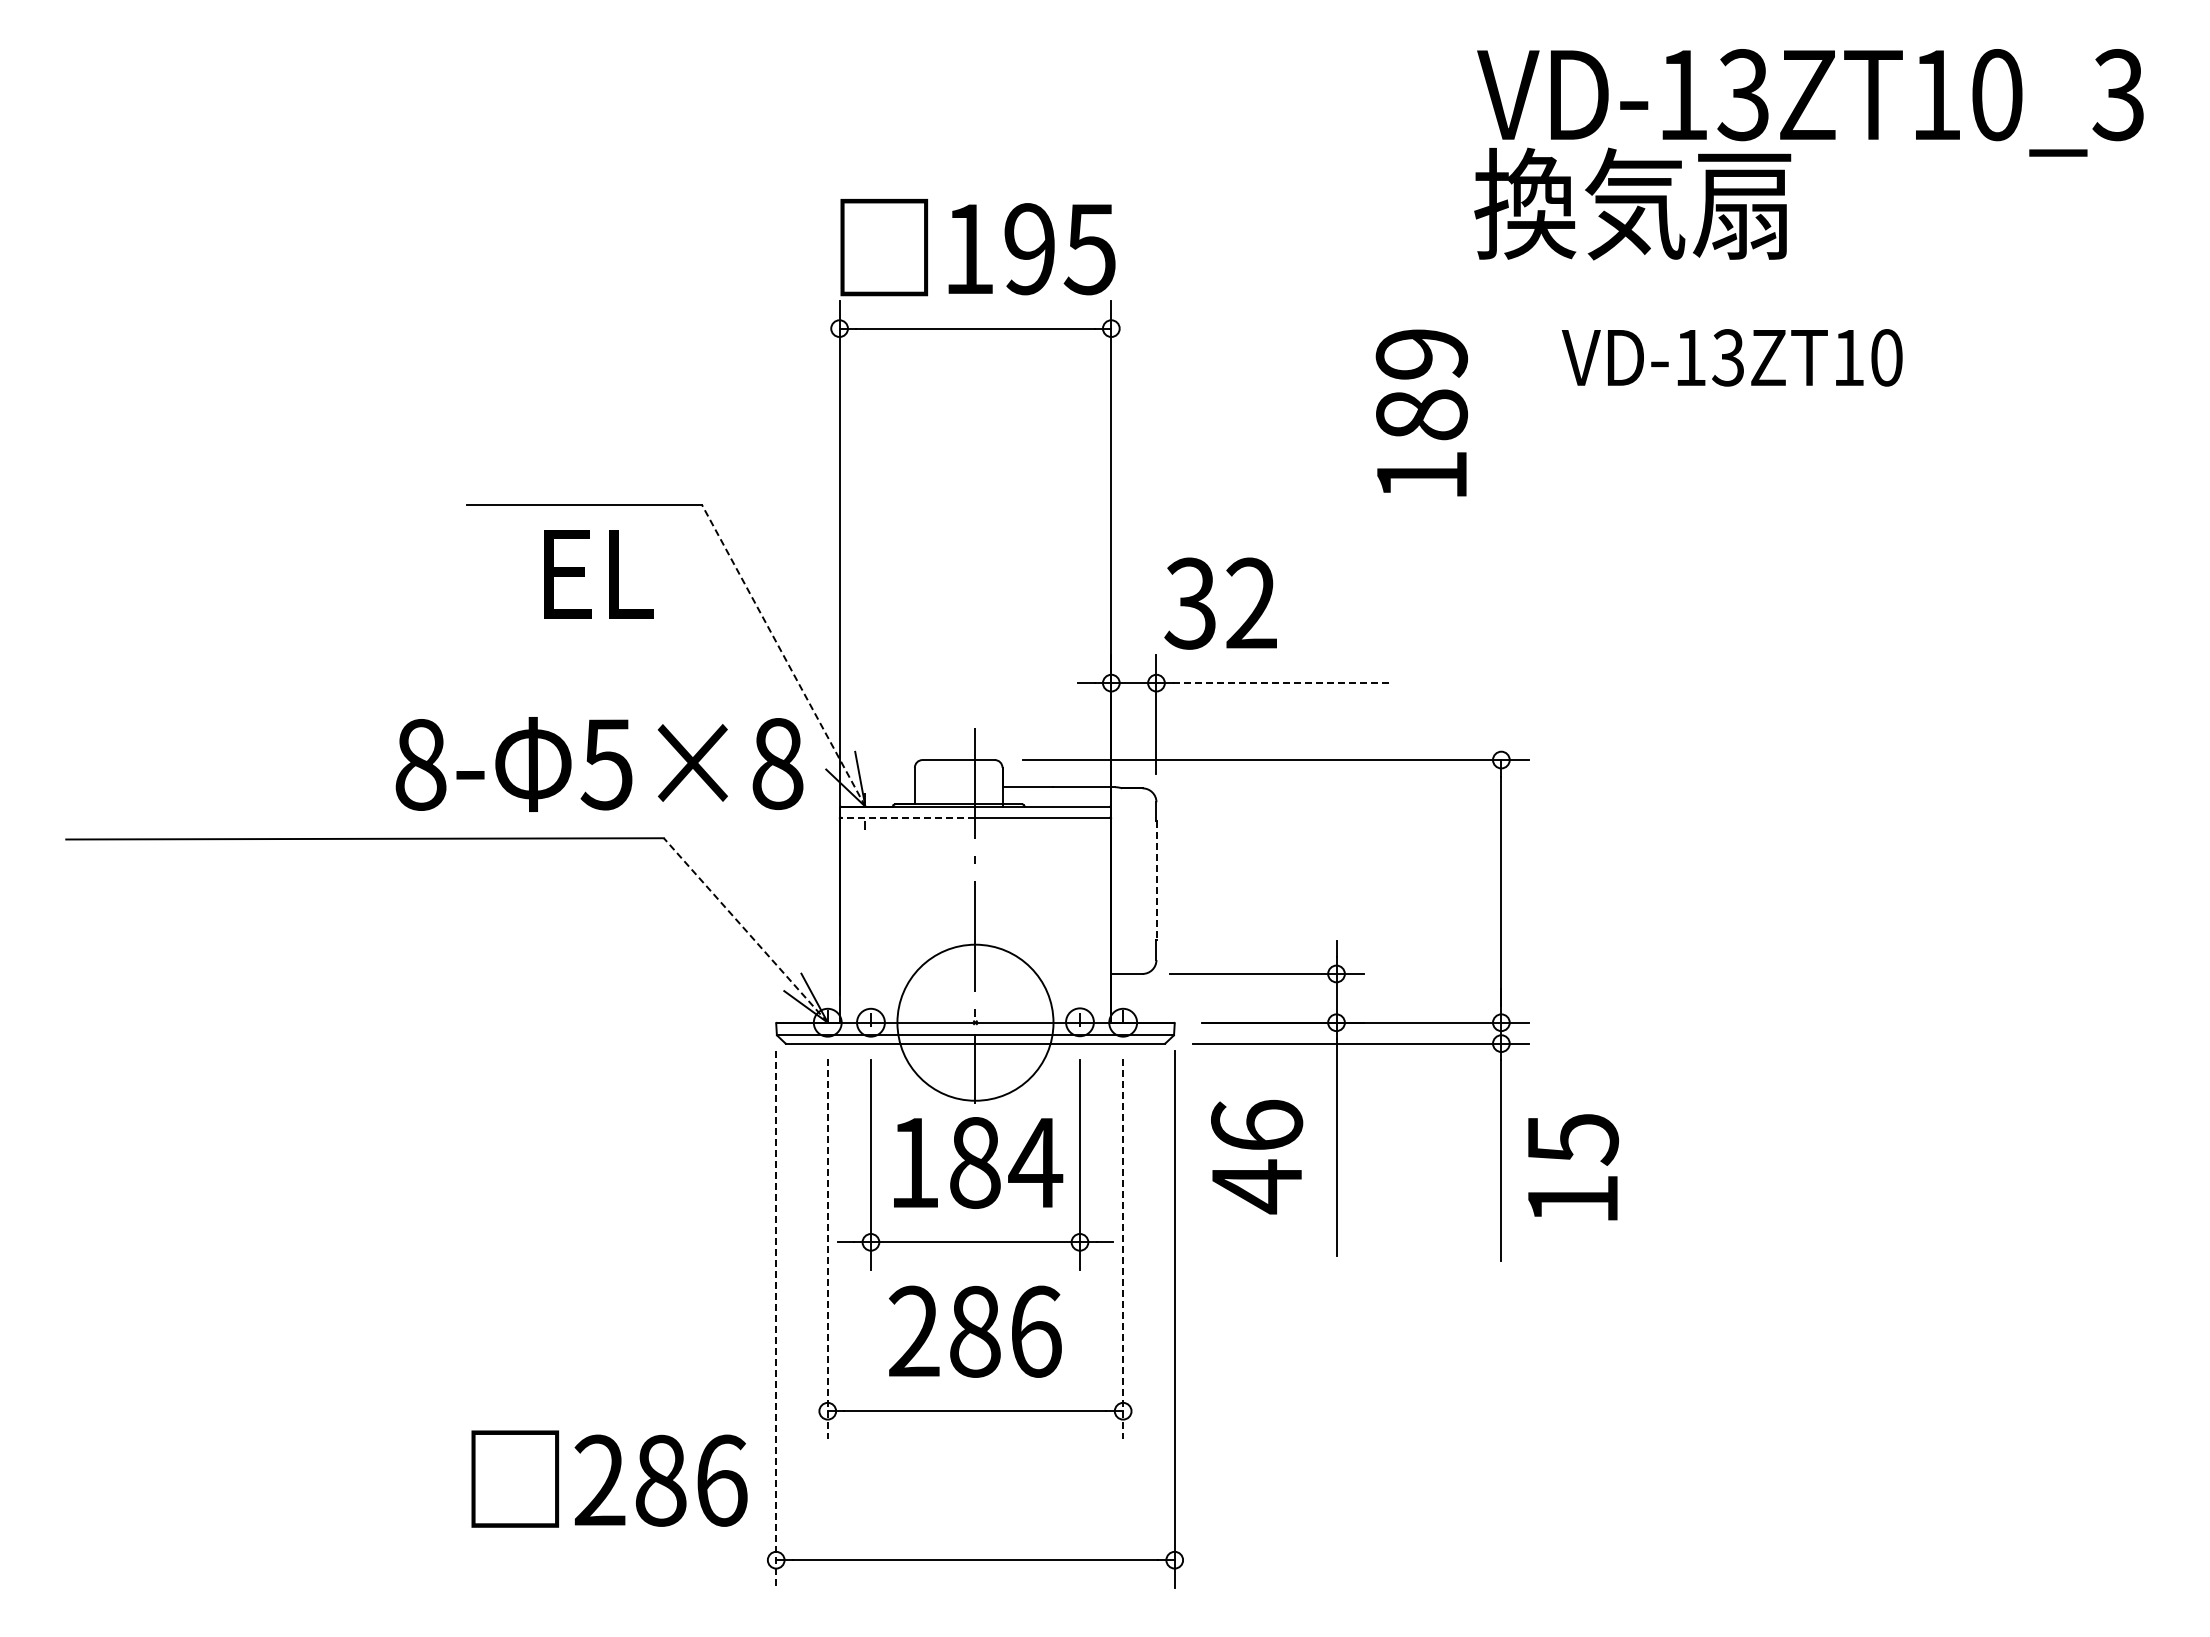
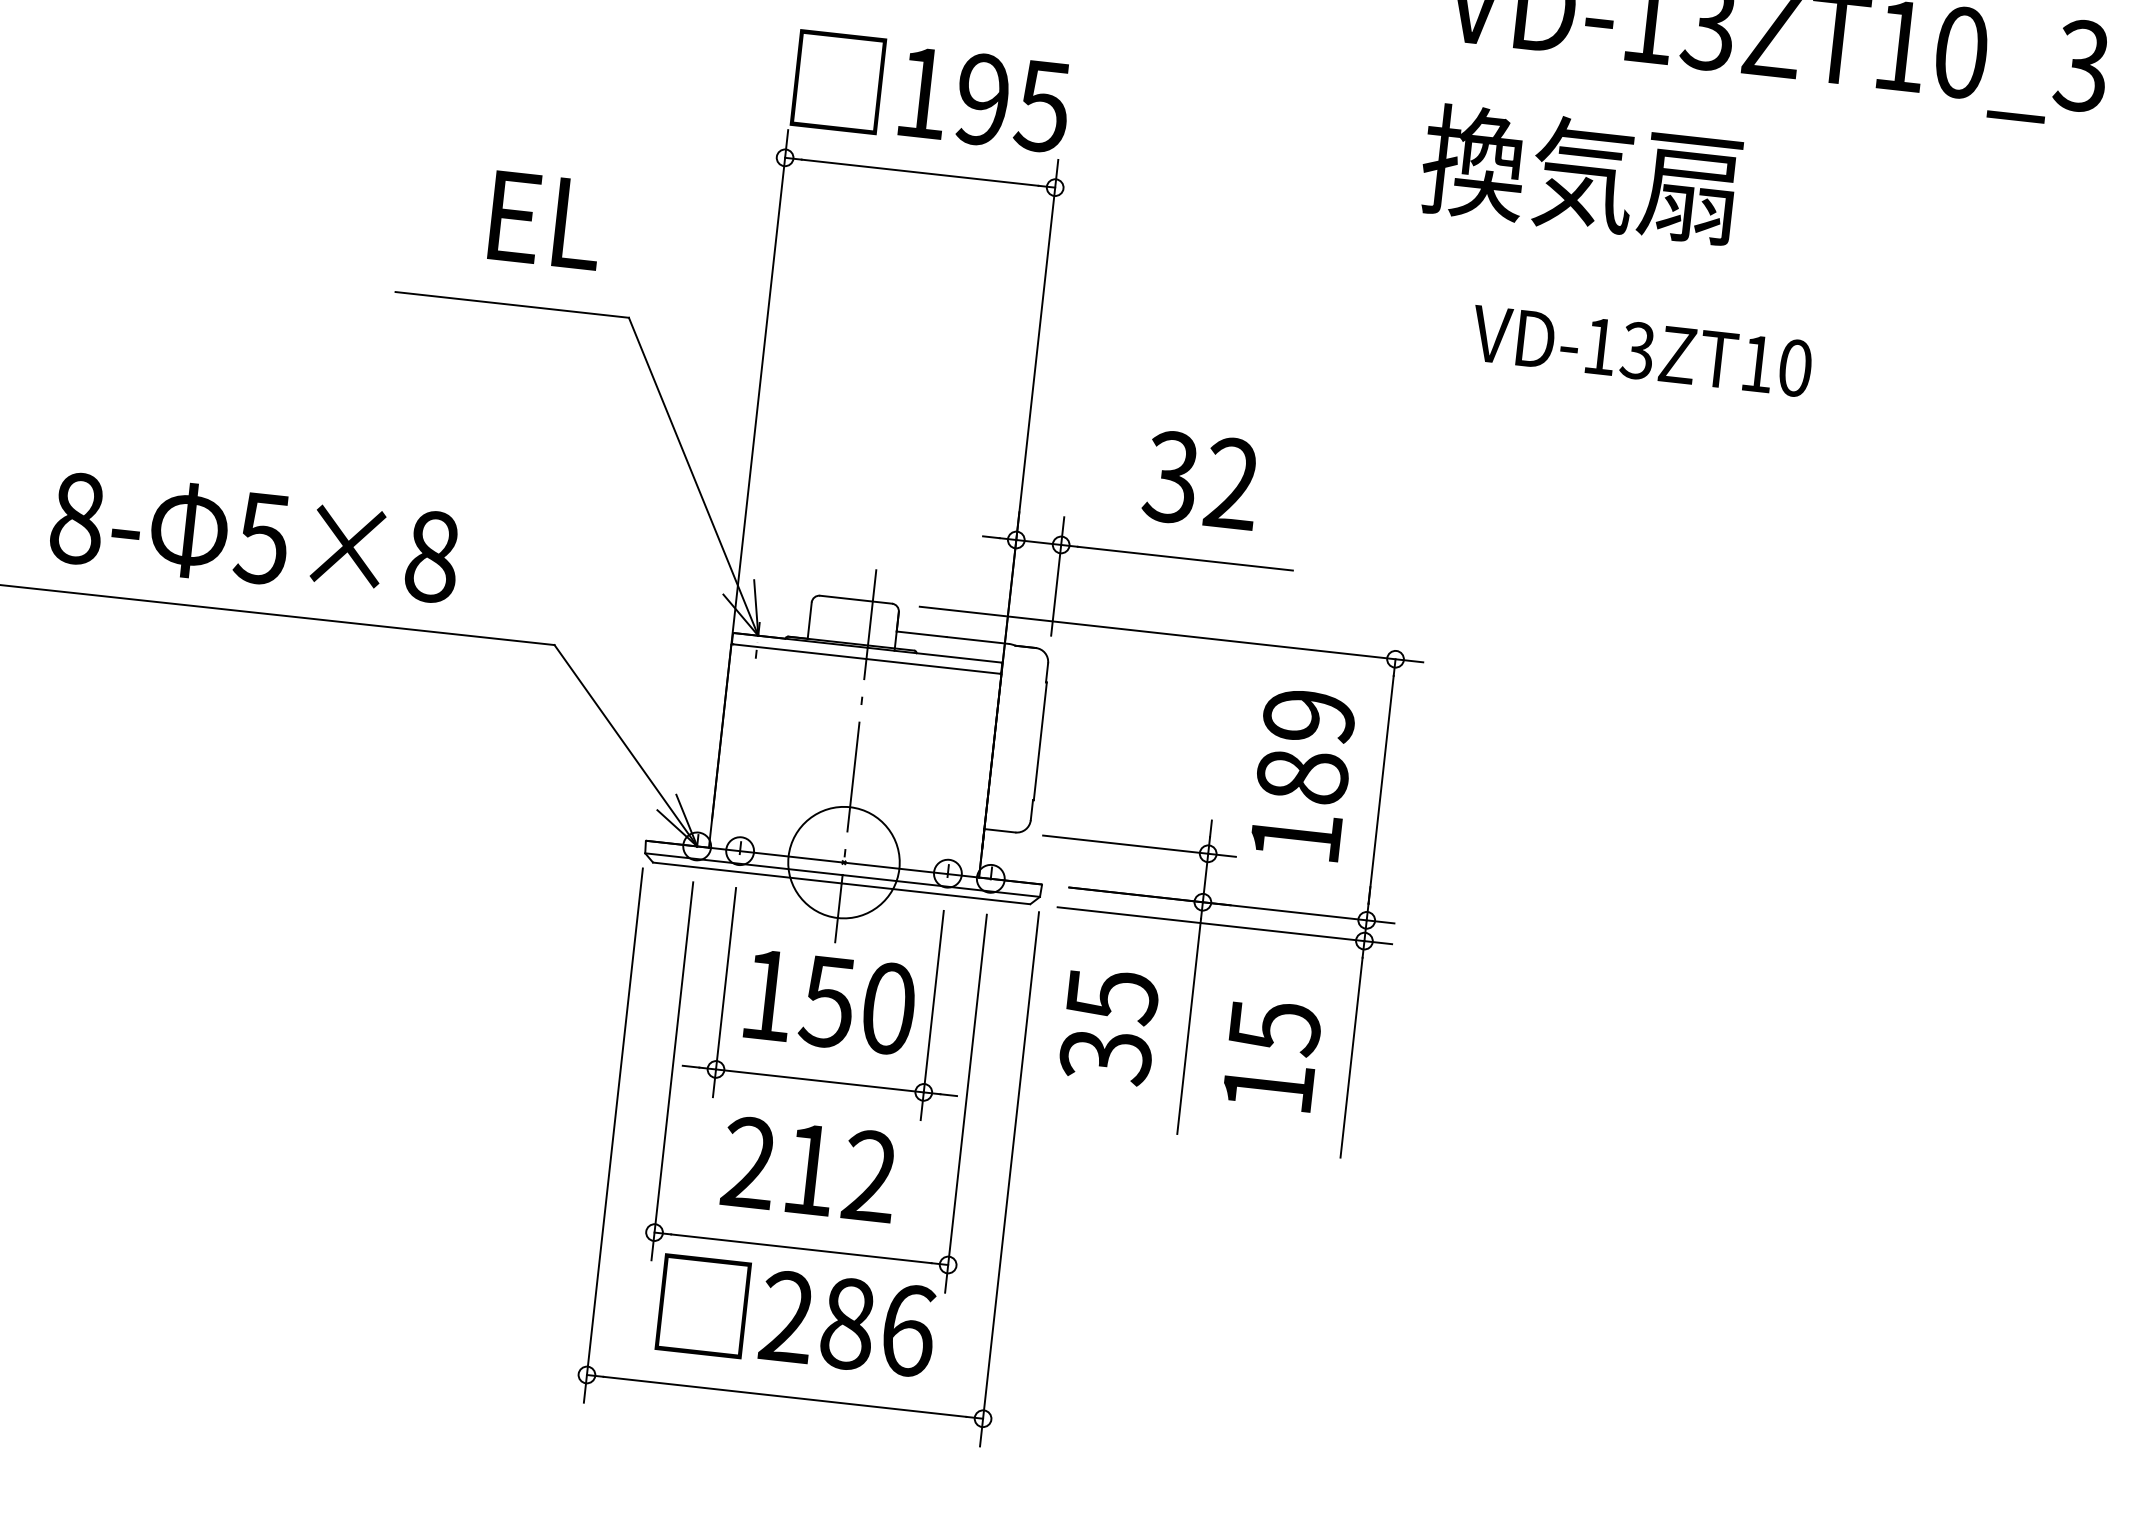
text: (1632, 203) -> (1581, 174), moved
text: (1731, 357) -> (1641, 350), moved
text: (1421, 412) -> (1302, 774), moved
text: (598, 574) -> (545, 220), moved
text: (1220, 603) -> (1201, 480), moved
line: (783, 655) -> (693, 476), dashed -> solid
line: (1281, 683) -> (1185, 559), dashed -> solid
text: (599, 764) -> (255, 537), moved
line: (907, 817) -> (798, 651), dashed -> solid
line: (1157, 881) -> (1040, 742), dashed -> solid
line: (745, 930) -> (625, 745), dashed -> solid
circle: (975, 1022) -> (844, 862), size x0.71
text: (1257, 1156) -> (1109, 1026), 46 -> 35
text: (1005, 1162) -> (858, 1004), 184 -> 150
text: (1573, 1167) -> (1272, 1055), moved
line: (827, 1249) -> (672, 1071), dashed -> solid
line: (1123, 1249) -> (966, 1104), dashed -> solid
line: (776, 1319) -> (613, 1135), dashed -> solid
text: (1005, 1331) -> (839, 1172), 286 -> 212
text: (609, 1478) -> (796, 1315), moved

